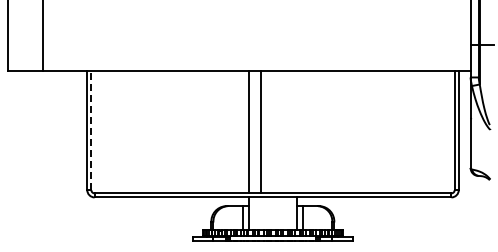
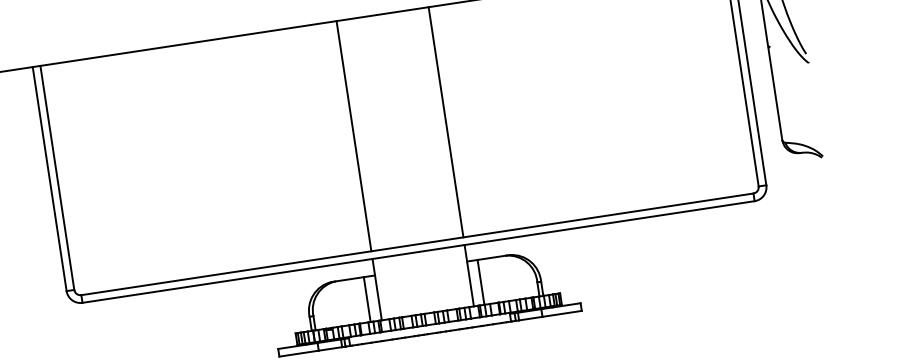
line: (91, 130) -> (57, 177), dashed -> solid
line: (261, 132) -> (446, 122), moved

